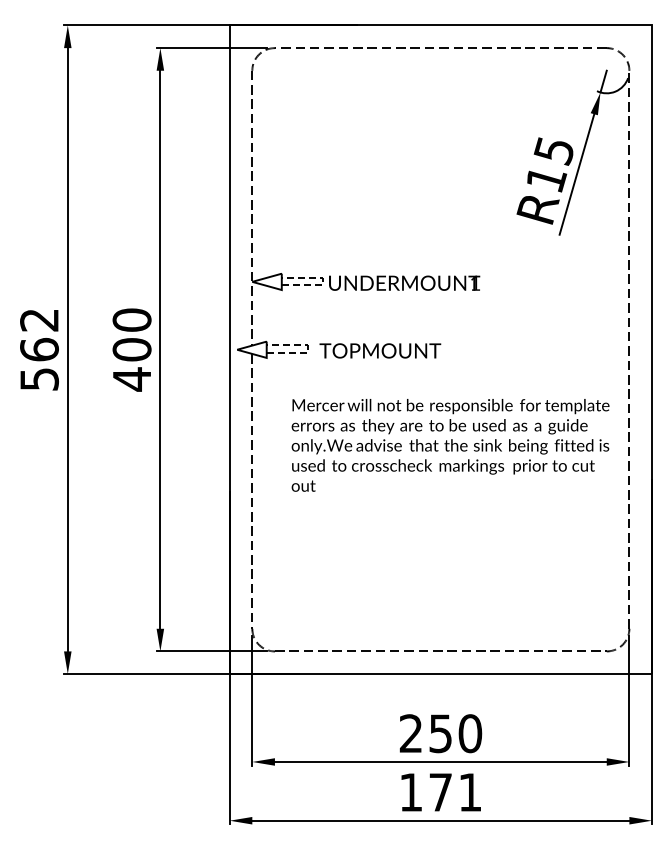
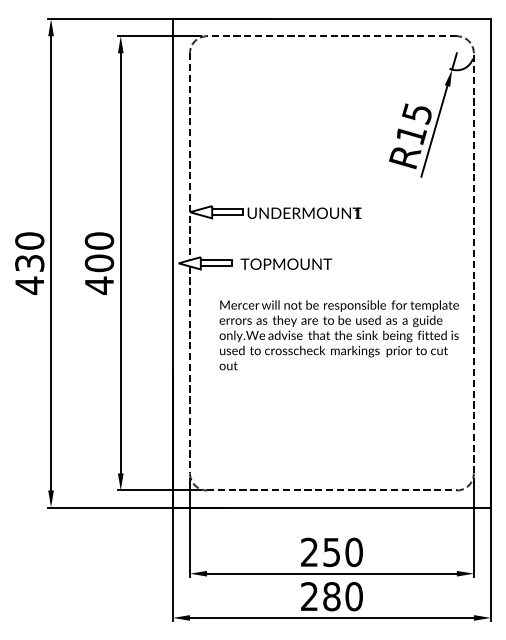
line: (322, 281) -> (242, 211), dashed -> solid
text: (39, 349) -> (29, 263), 562 -> 430
line: (307, 349) -> (231, 263), dashed -> solid
text: (440, 792) -> (331, 596), 171 -> 280

